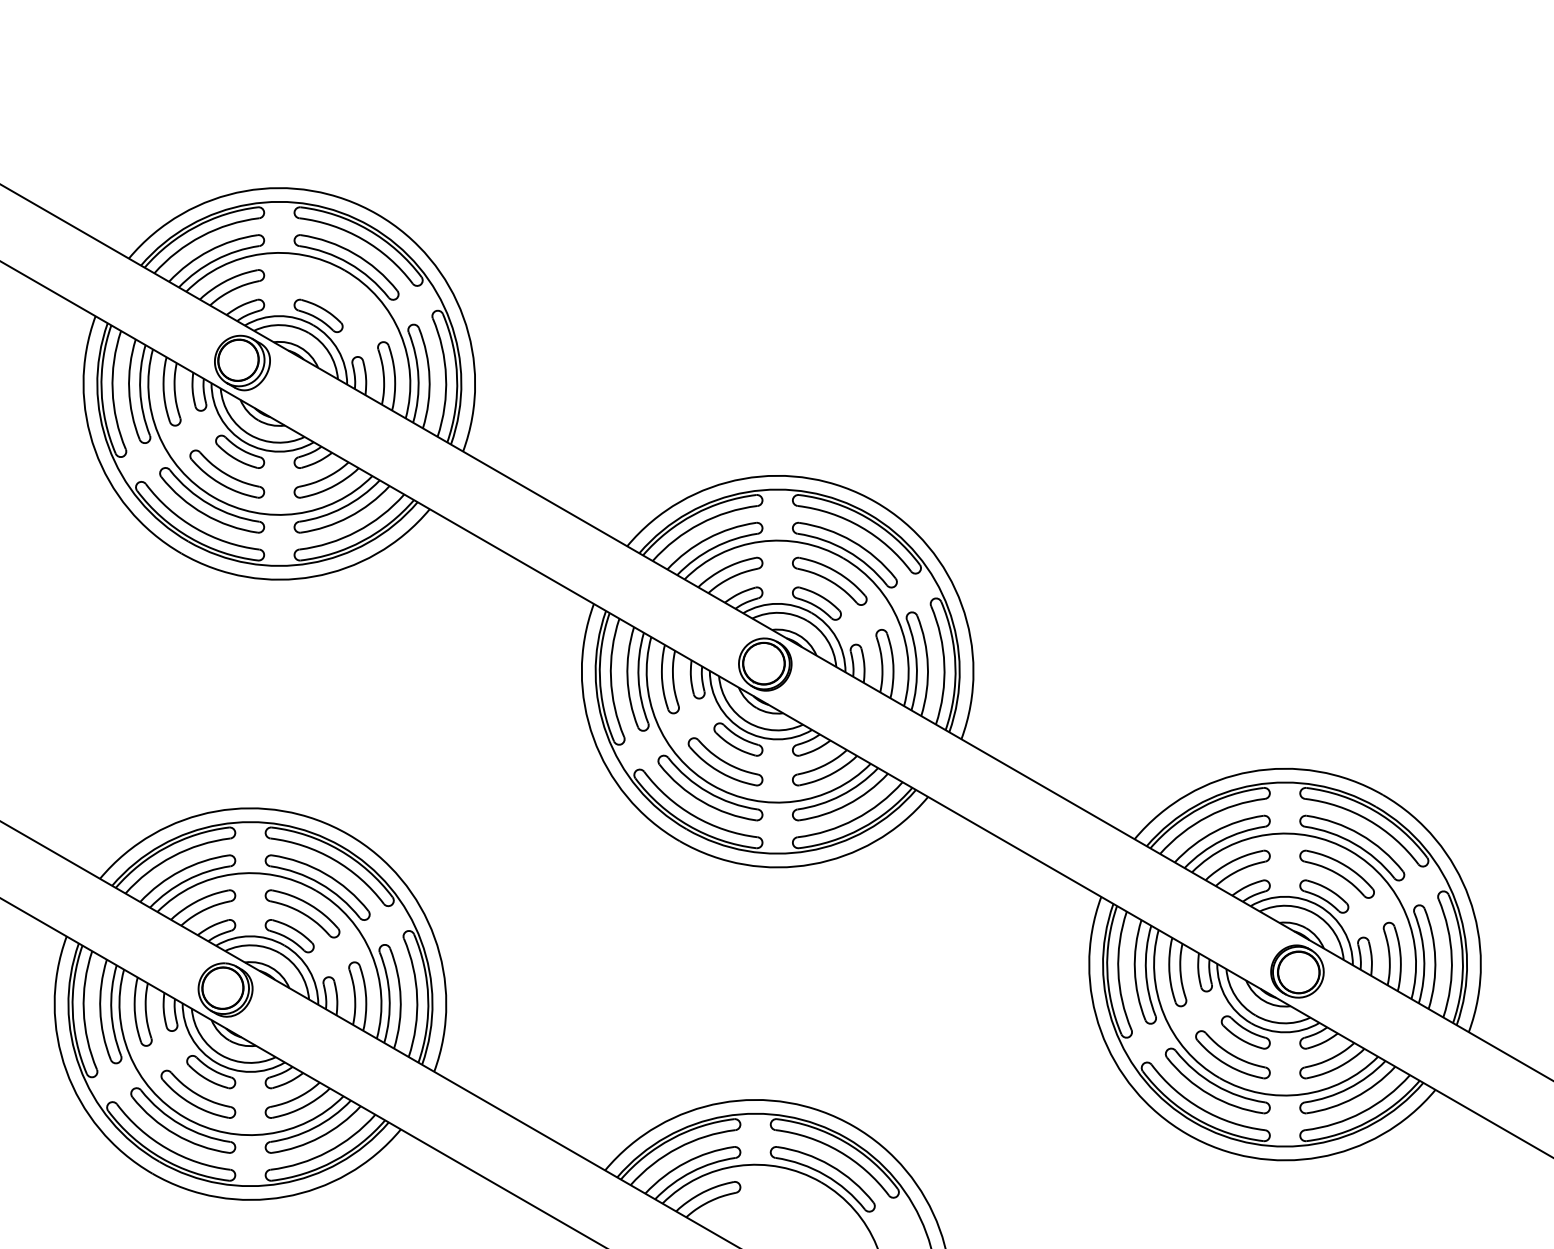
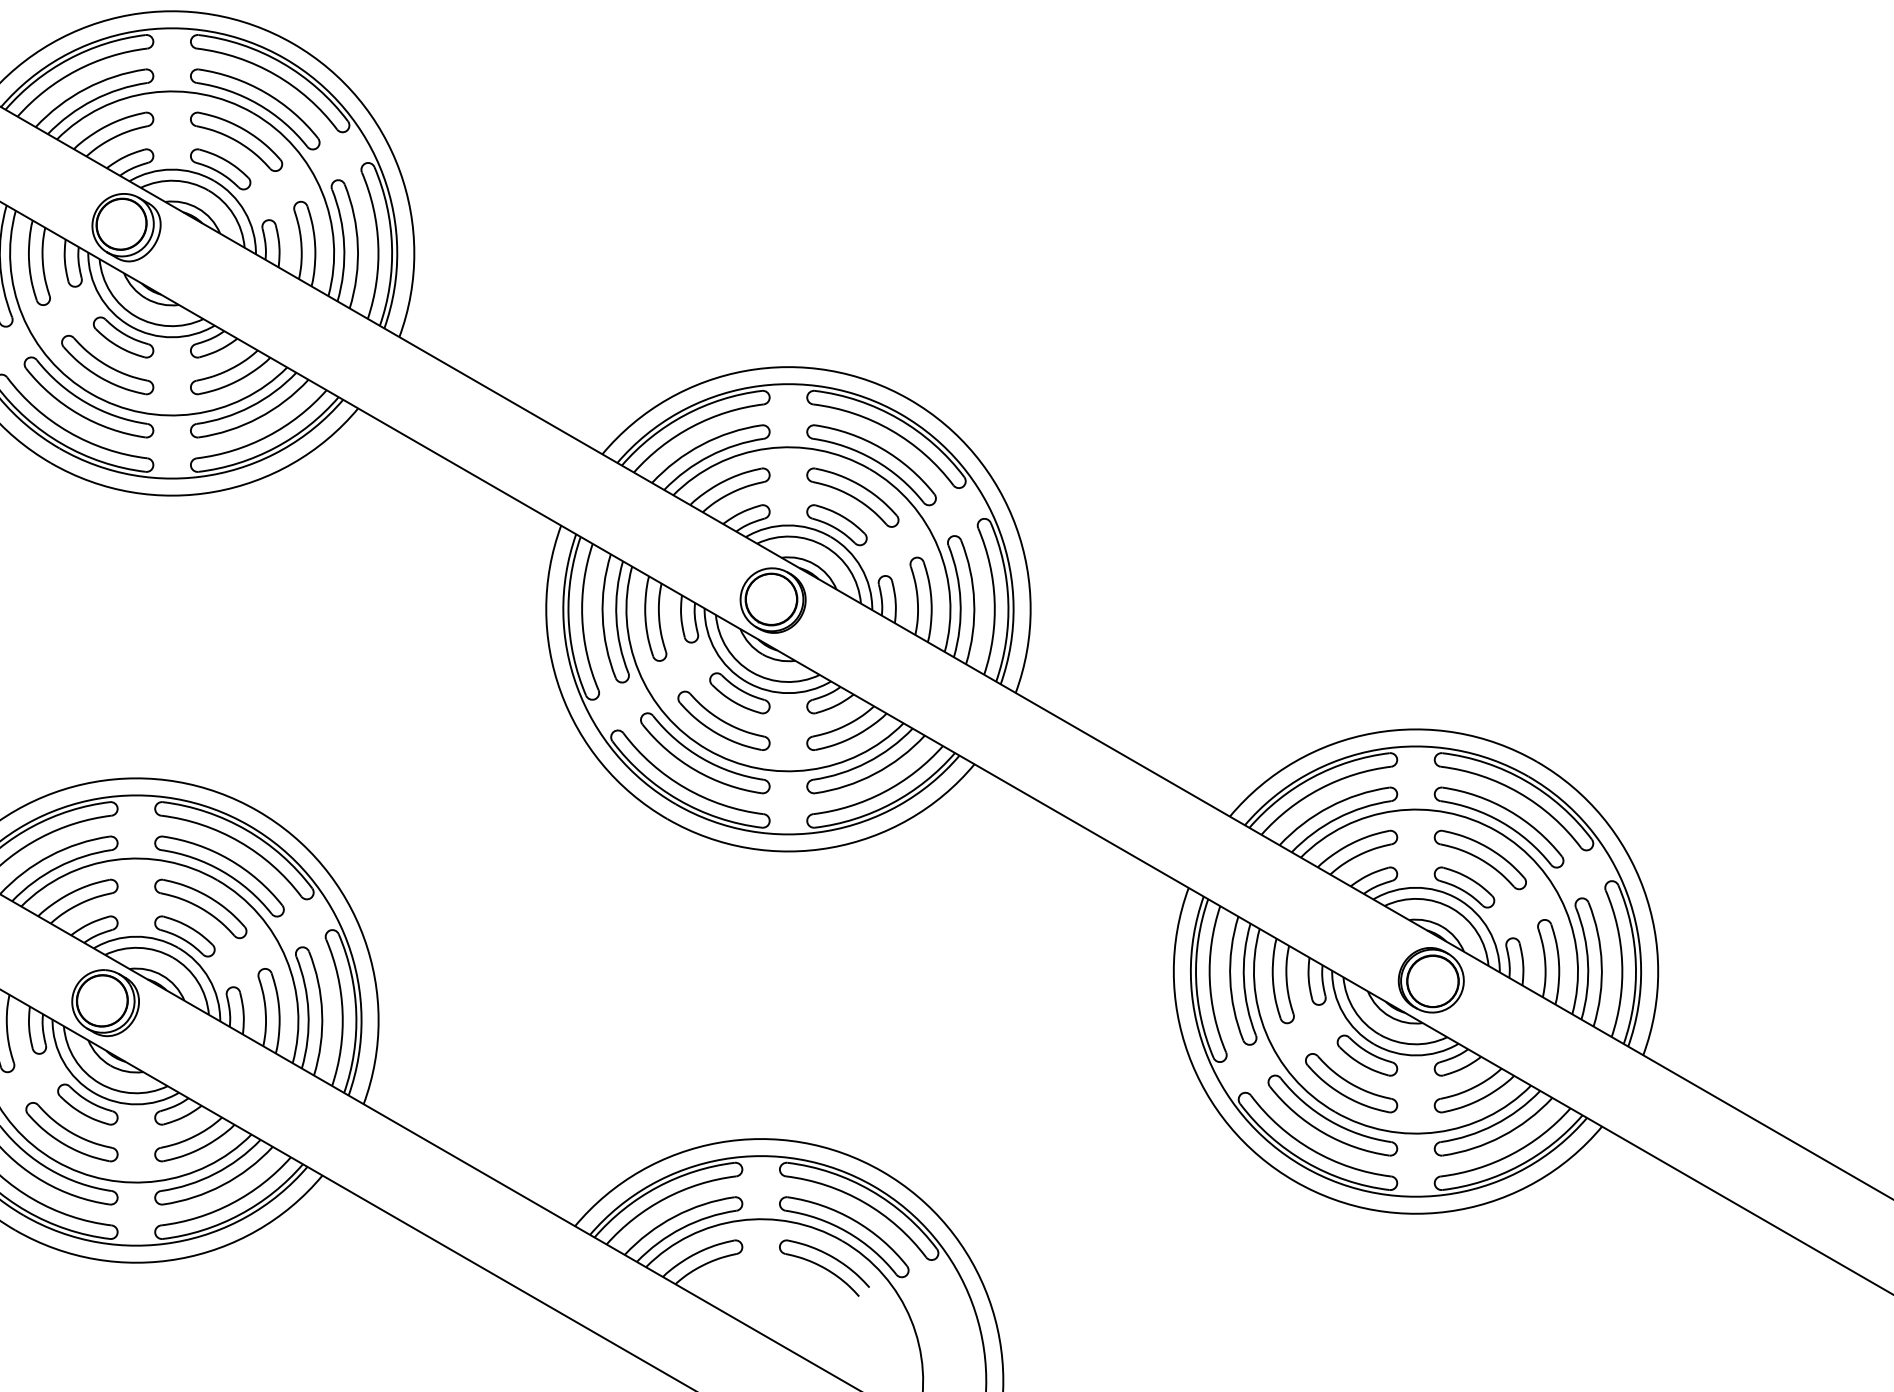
part: (331, 293) -> (236, 141), added
part: (806, 1204) -> (824, 1268), added

